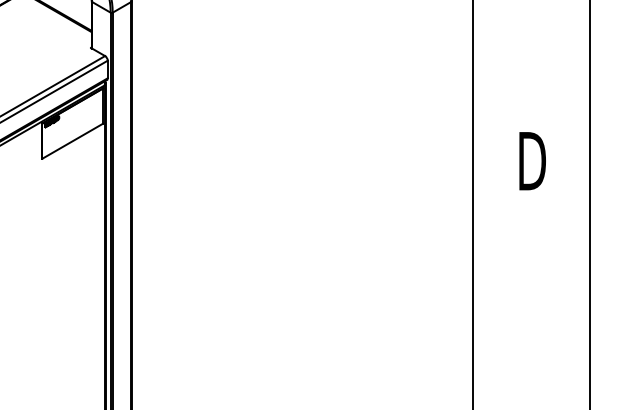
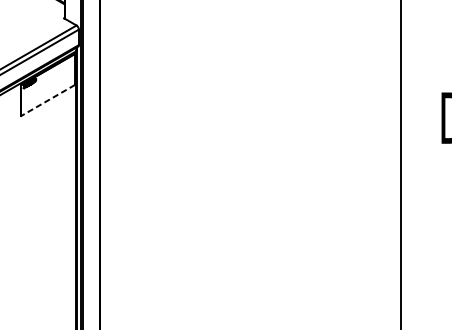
line: (72, 141) -> (47, 100), solid -> dashed

